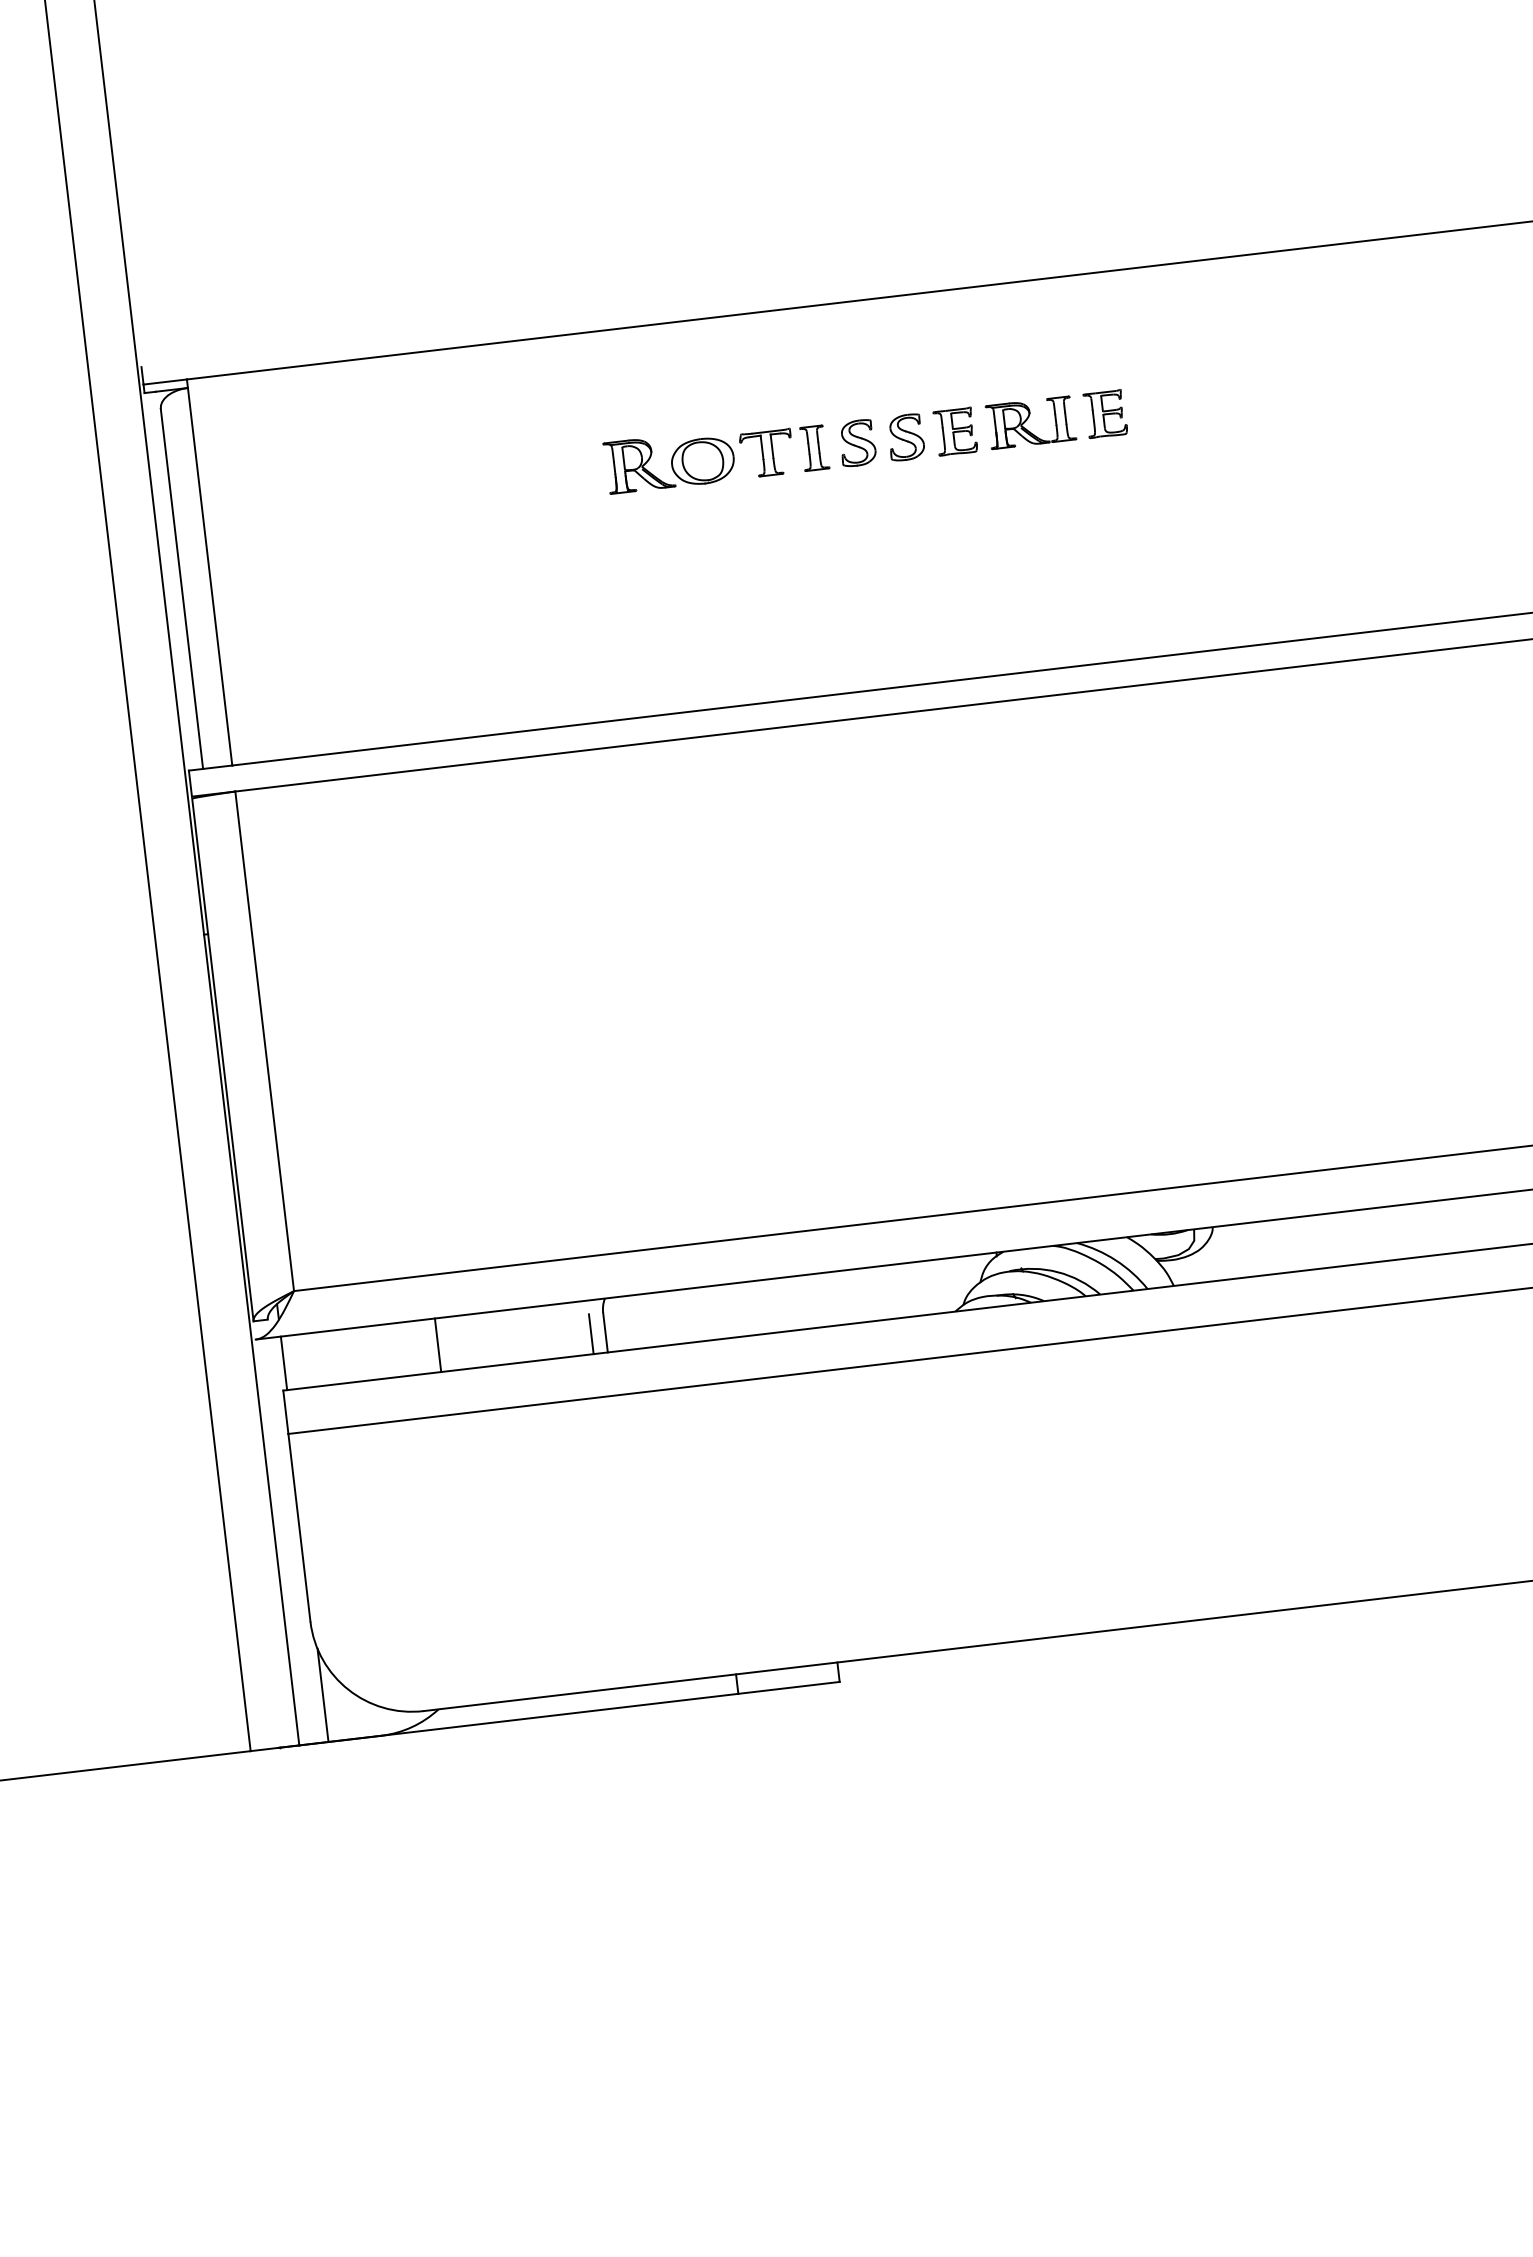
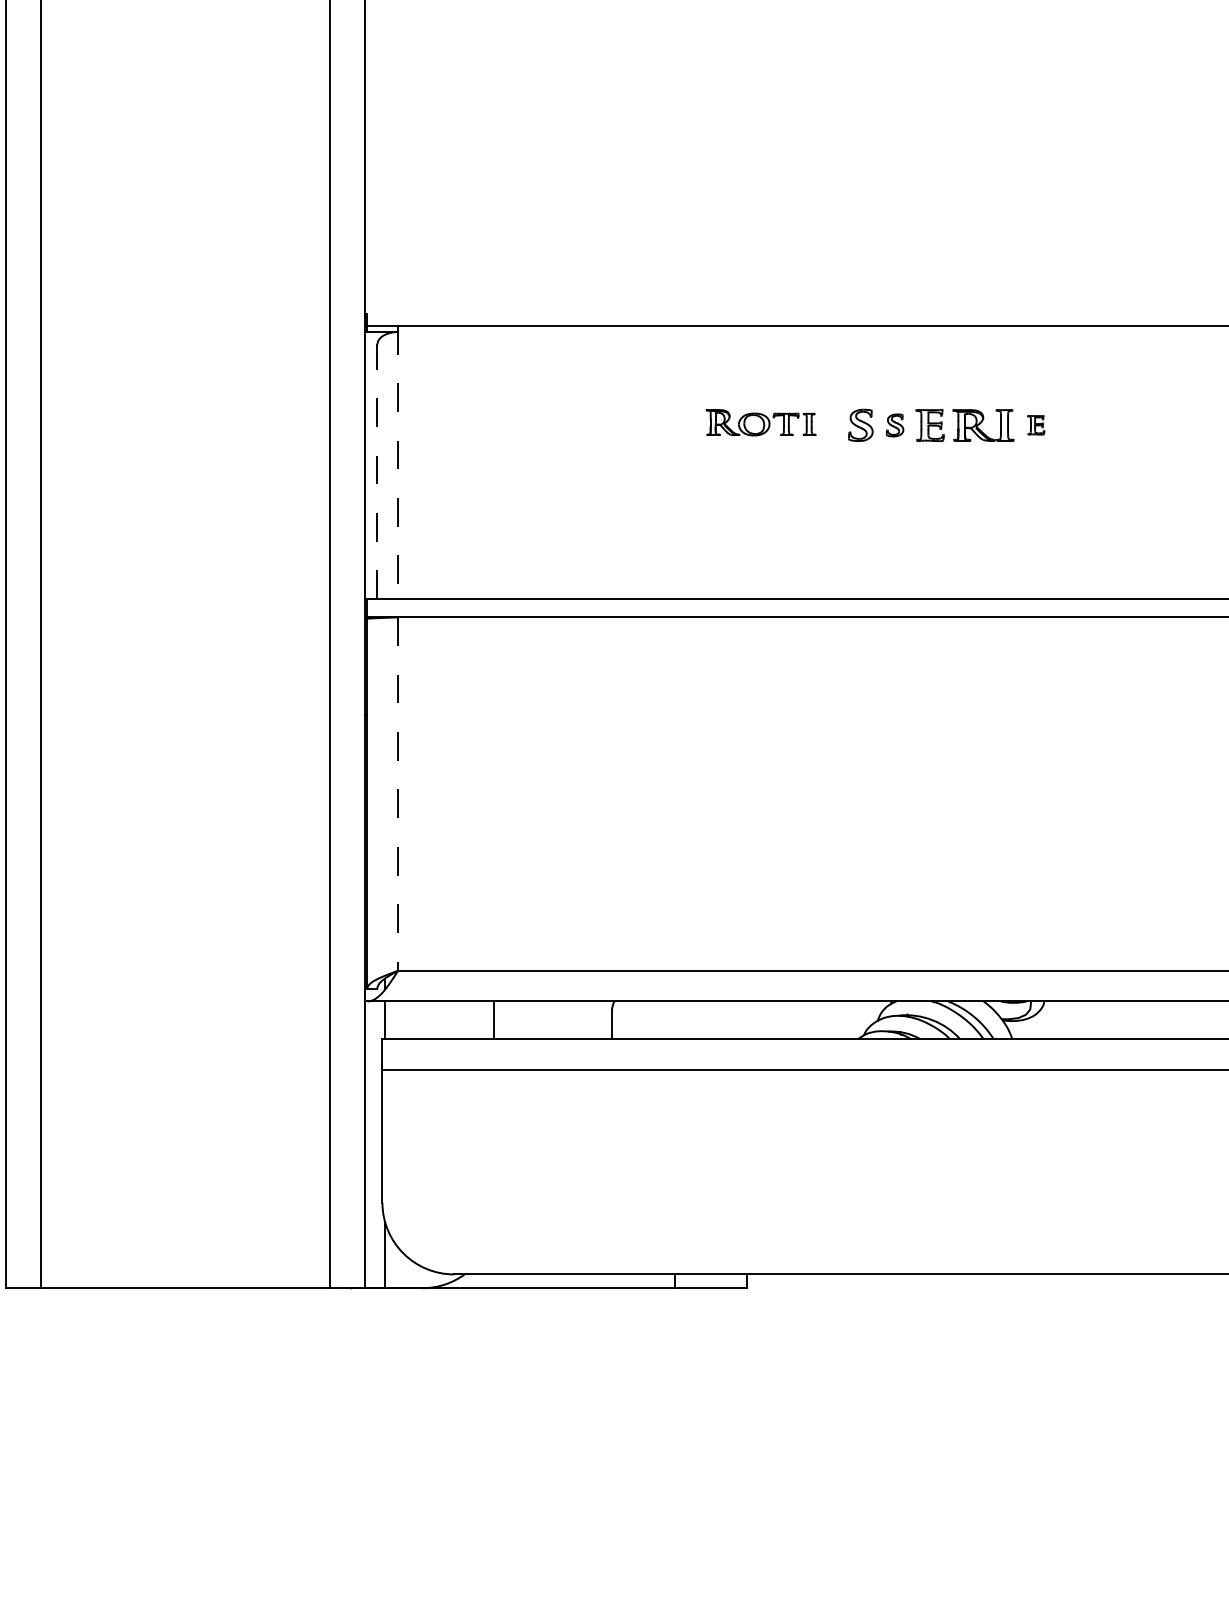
part: (1104, 412) -> (1035, 424), size x0.6
part: (905, 437) -> (894, 425), size x0.7
part: (715, 455) -> (760, 422), size x0.7
line: (210, 572) -> (398, 462), solid -> dashed
line: (182, 588) -> (377, 471), solid -> dashed
line: (265, 1041) -> (398, 794), solid -> dashed
line: (590, 1334) -> (601, 1025), removed

